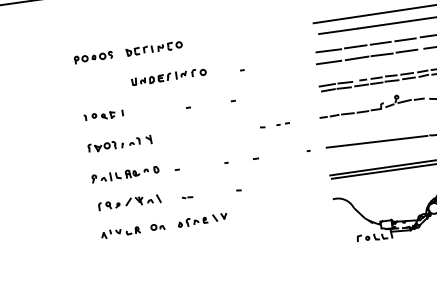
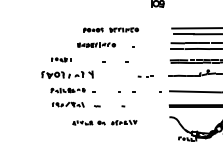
part: (127, 51) -> (110, 29), moved
part: (120, 145) -> (67, 75), size x1.6
part: (163, 225) -> (104, 122), moved

